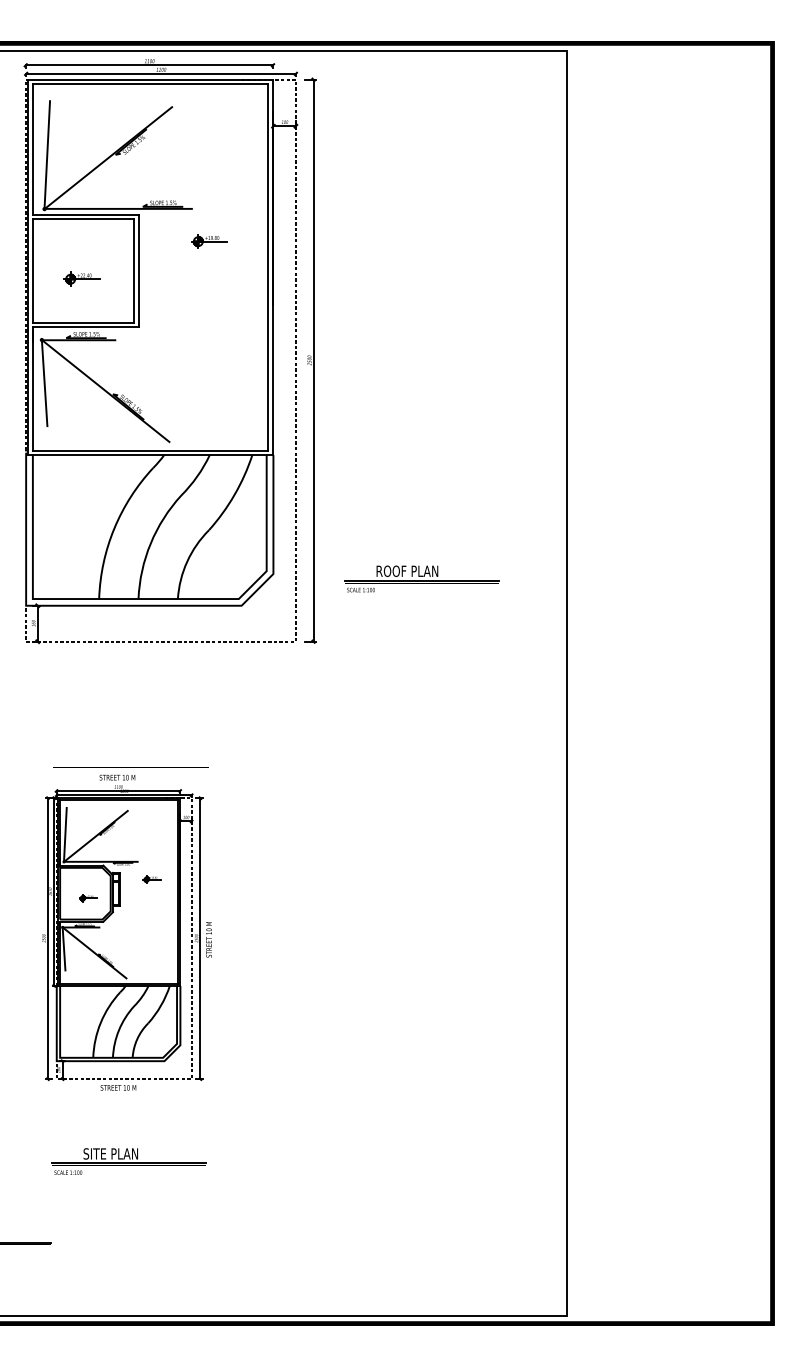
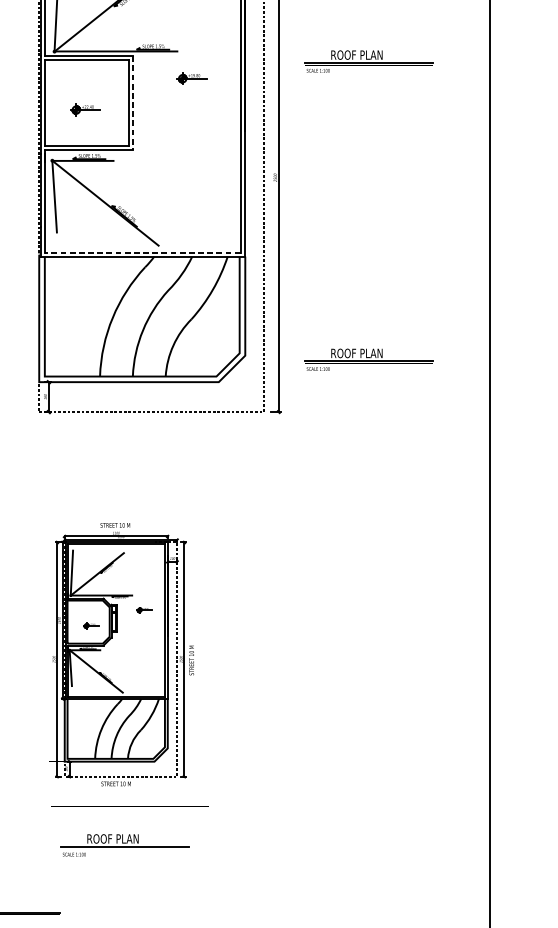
part: (421, 220) -> (368, 61), added
line: (138, 271) -> (132, 103), solid -> dashed
line: (149, 450) -> (142, 252), solid -> dashed
text: (114, 1153) -> (112, 838), SITE PLAN -> ROOF PLAN

